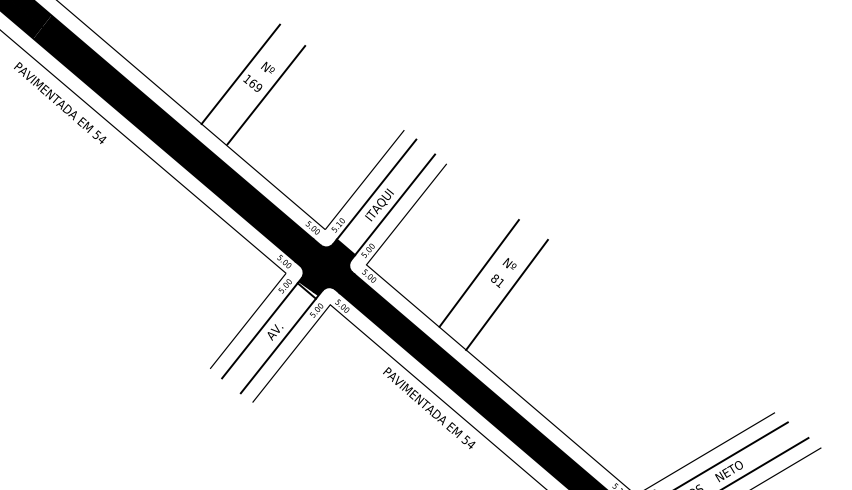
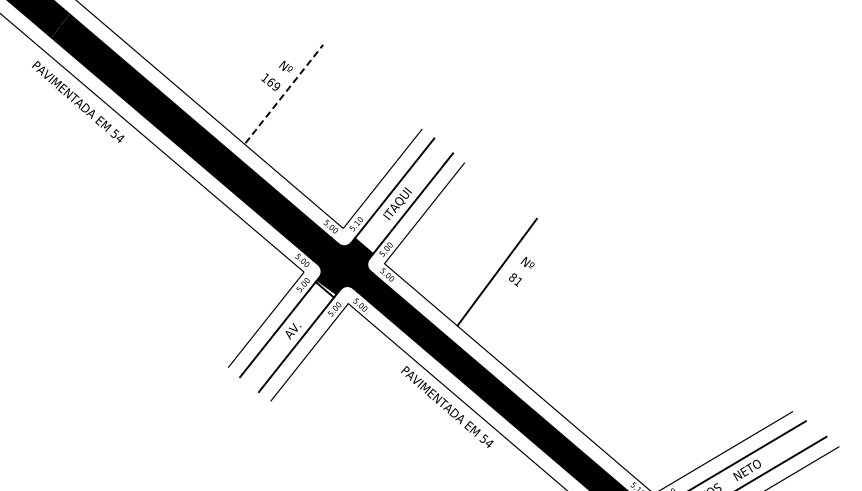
line: (240, 73) -> (258, 72), removed
line: (266, 95) -> (284, 94), solid -> dashed
line: (506, 294) -> (524, 293), removed

